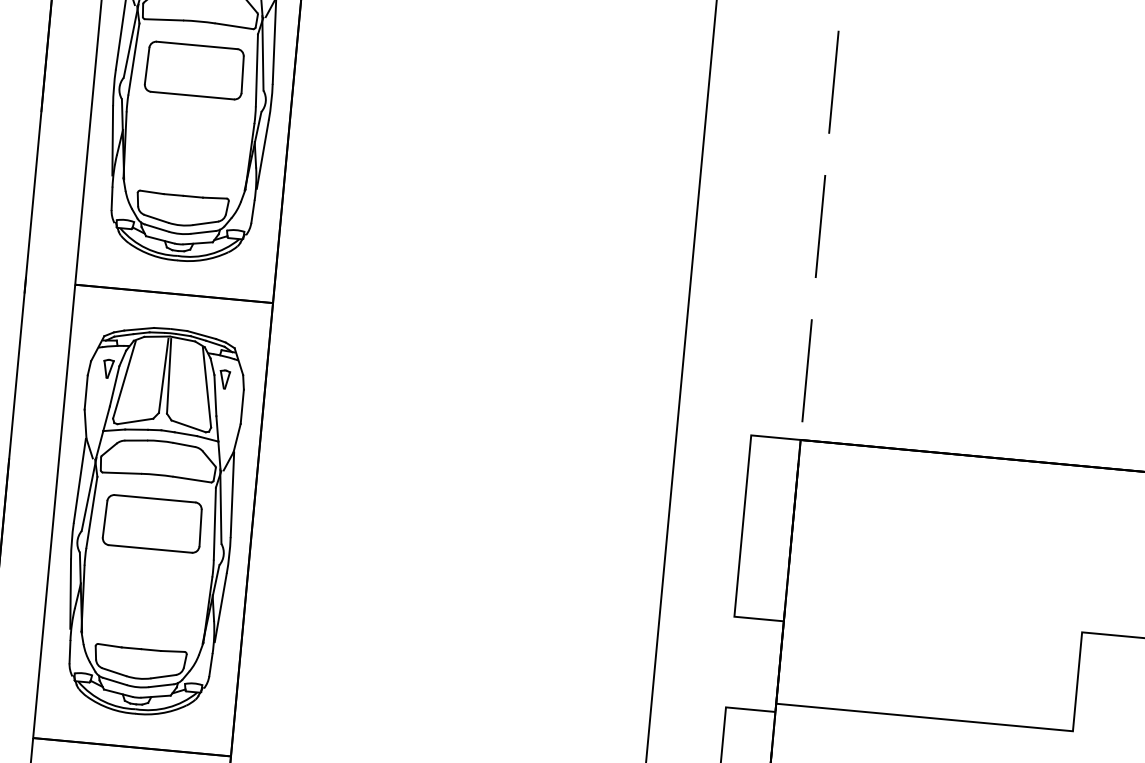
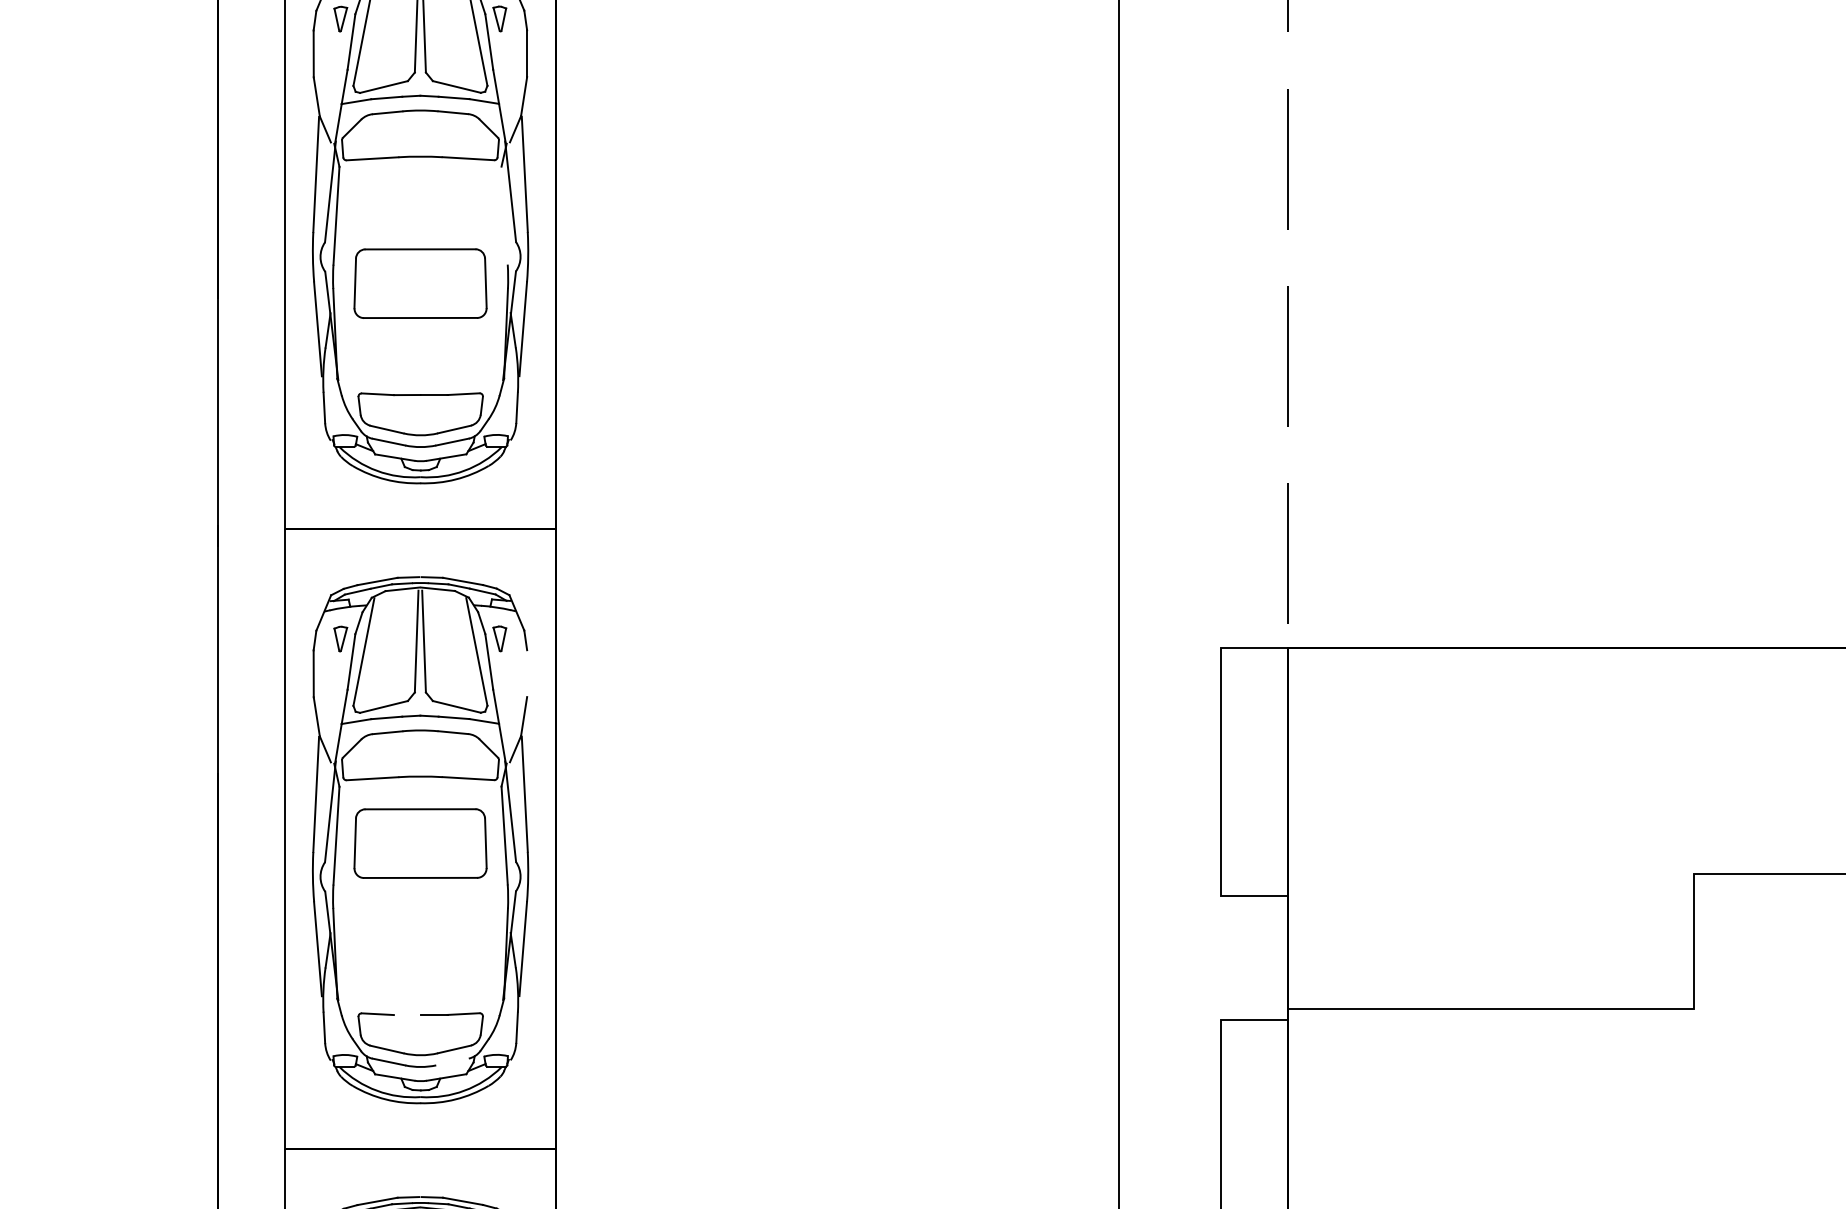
part: (194, 70) -> (420, 283), moved
line: (256, 70) -> (504, 215), removed
line: (242, 406) -> (527, 673), removed
line: (130, 647) -> (406, 1014), removed
line: (161, 685) -> (452, 1061), removed

